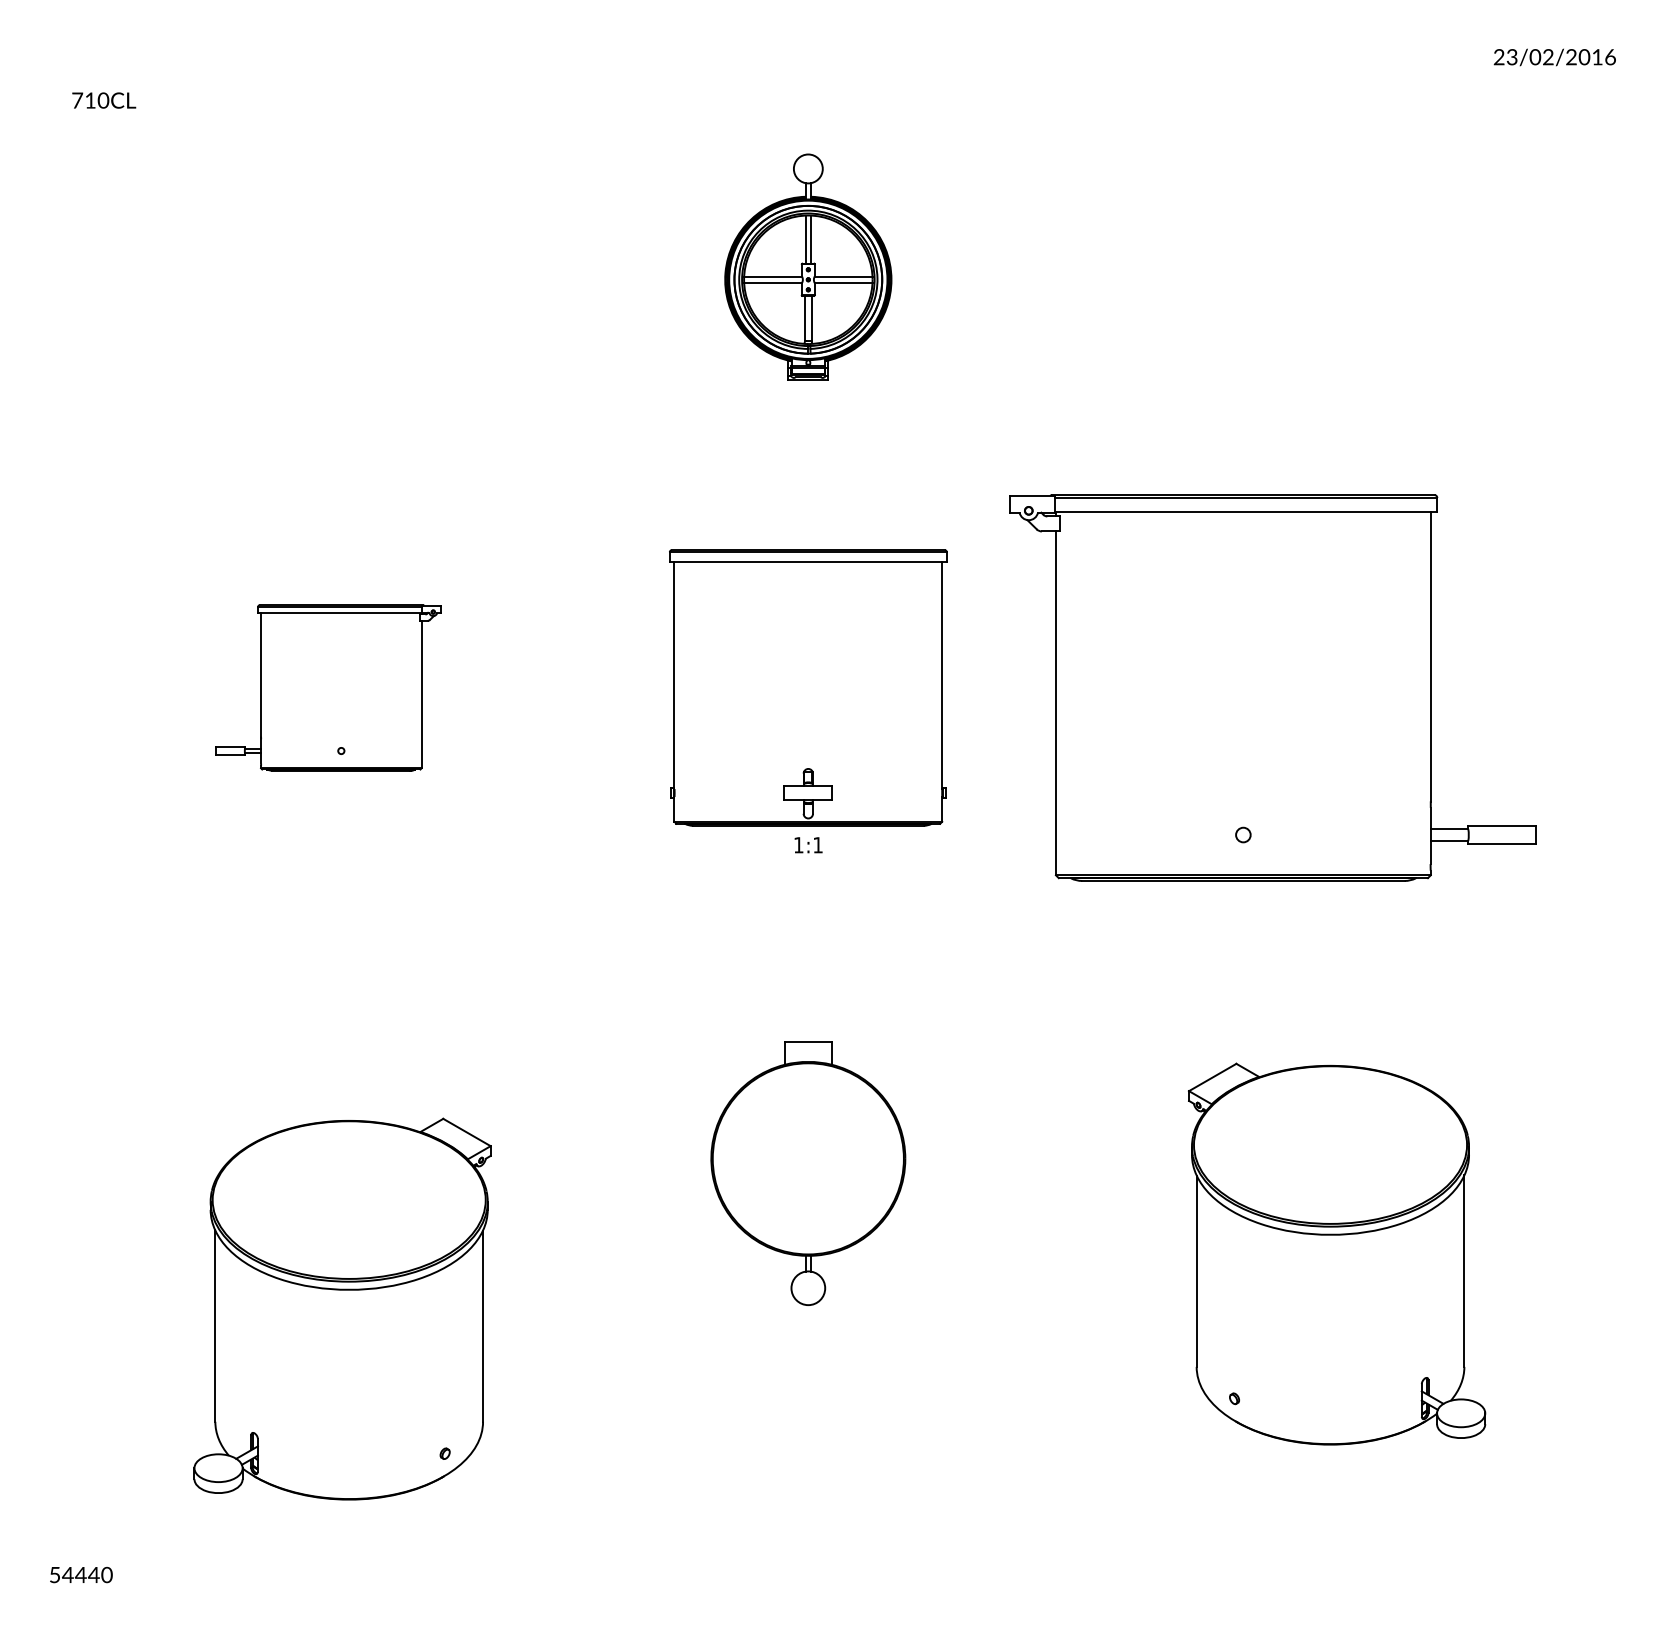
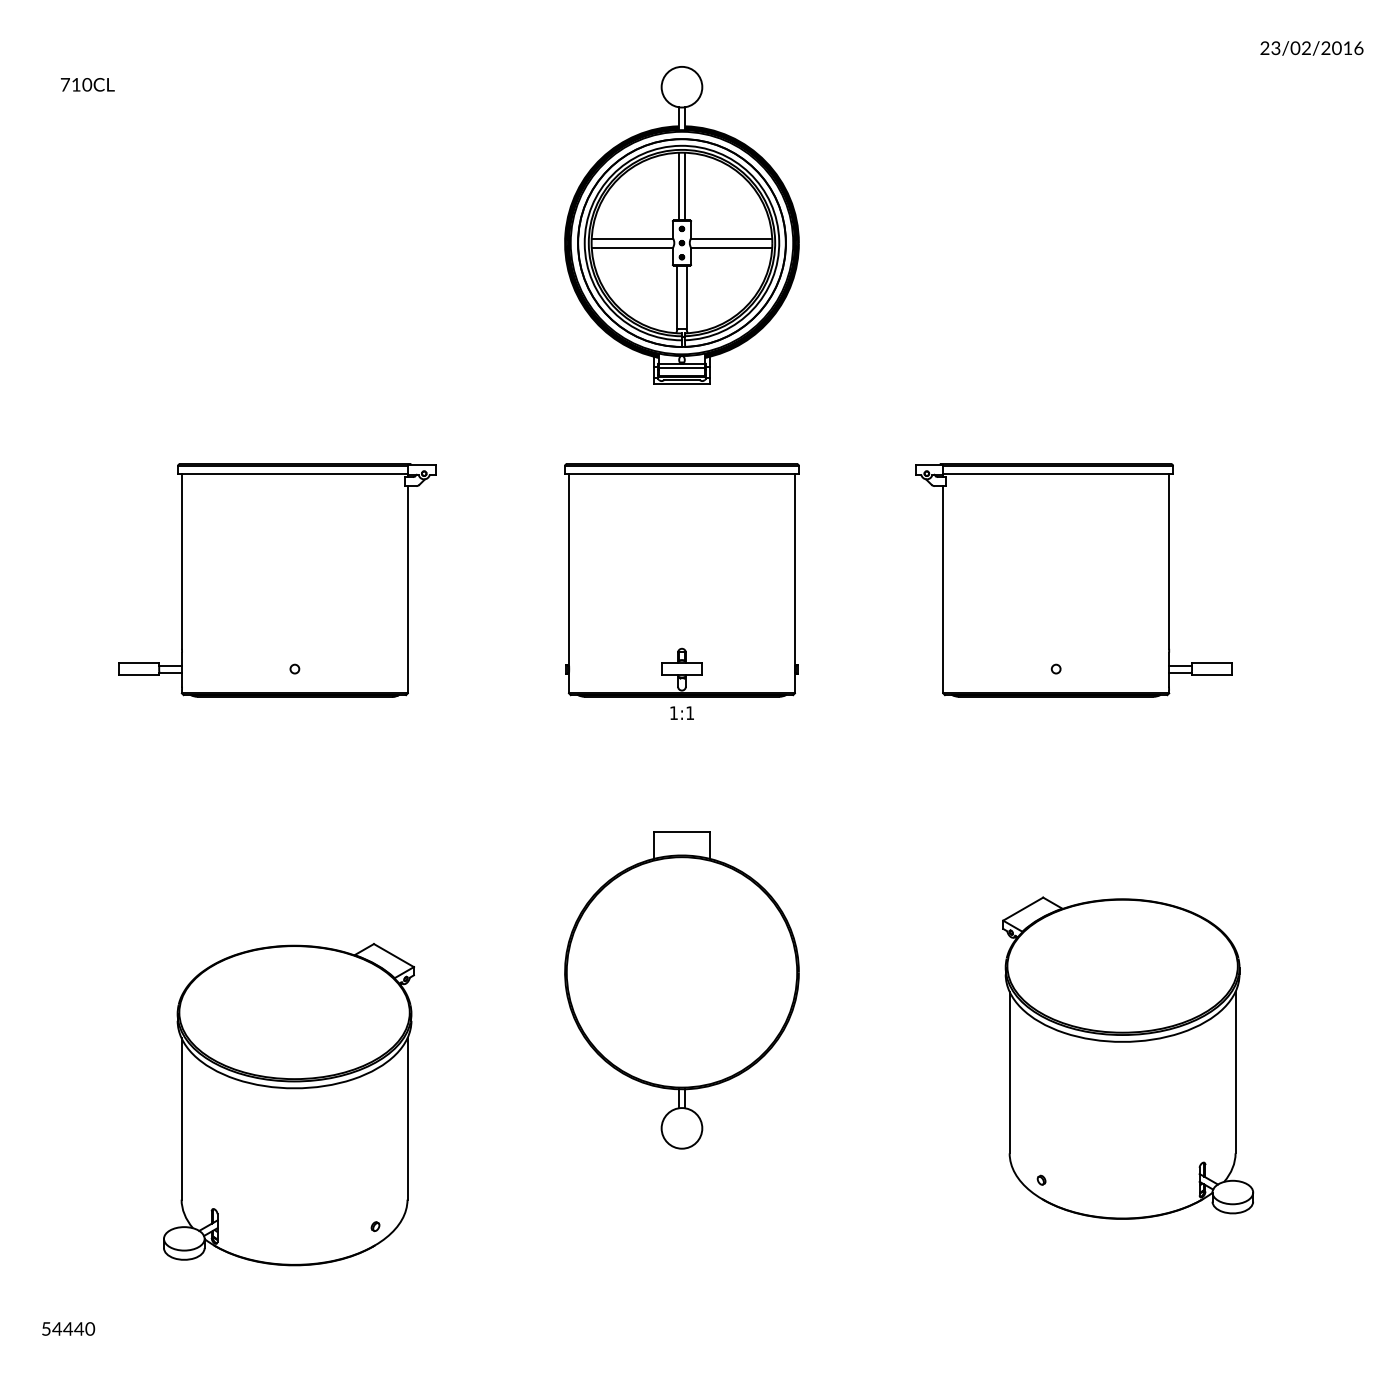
part: (807, 267) -> (681, 225), size x1.67
part: (328, 688) -> (277, 580), size x1.67
part: (1272, 688) -> (1073, 580), size x0.71
part: (807, 1173) -> (681, 990), size x1.43

